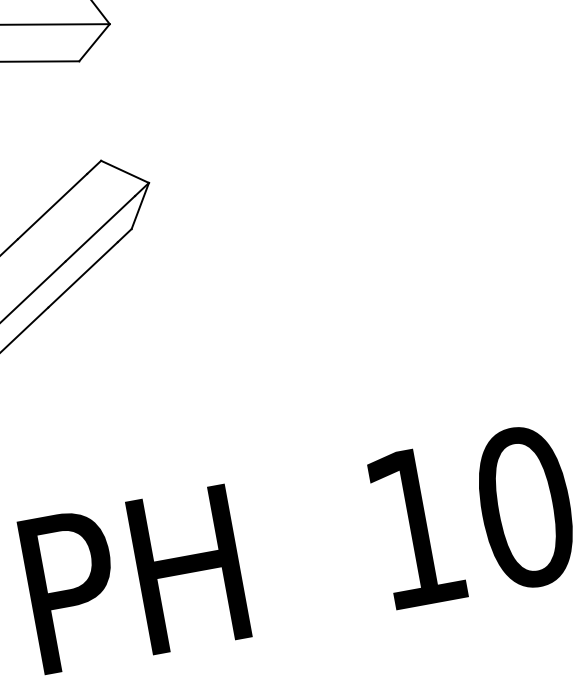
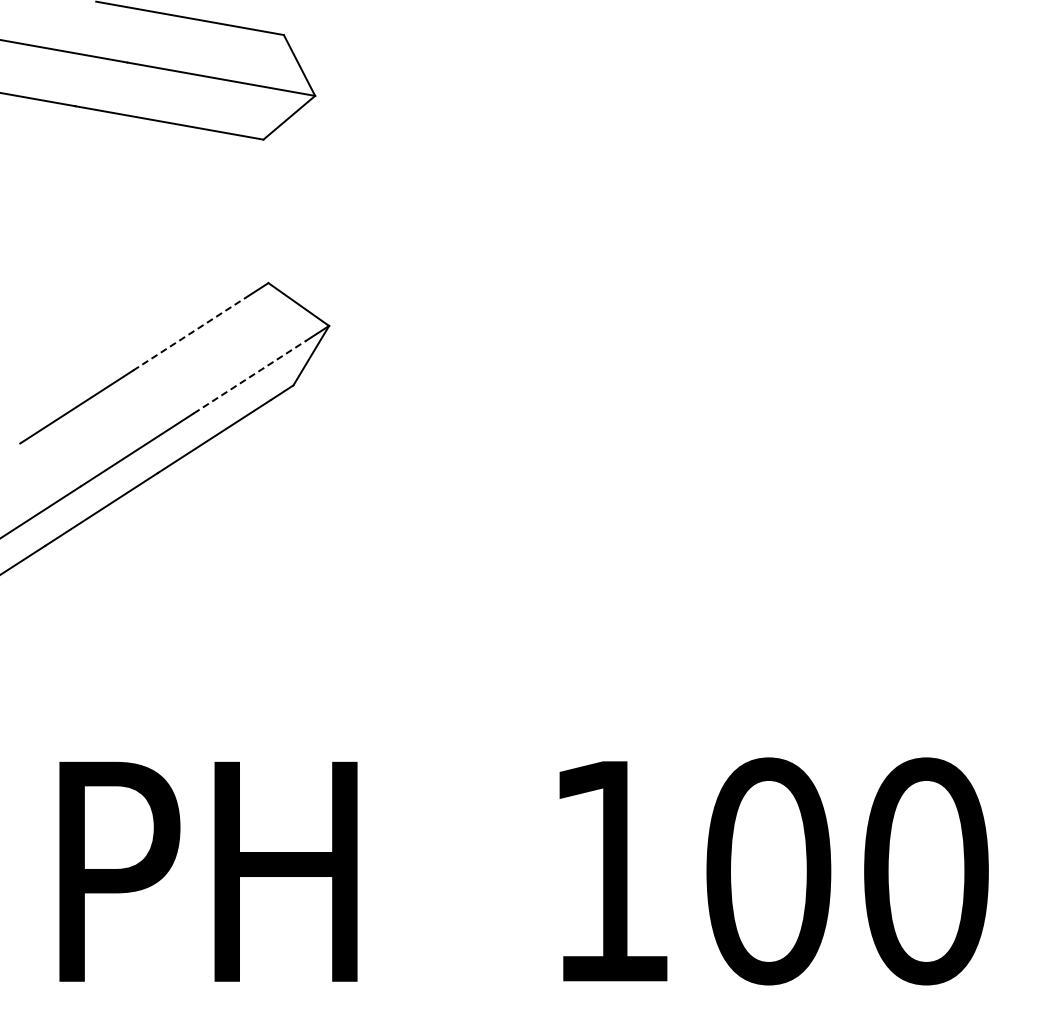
line: (52, 206) -> (189, 333), solid -> dashed
line: (100, 228) -> (250, 376), solid -> dashed

